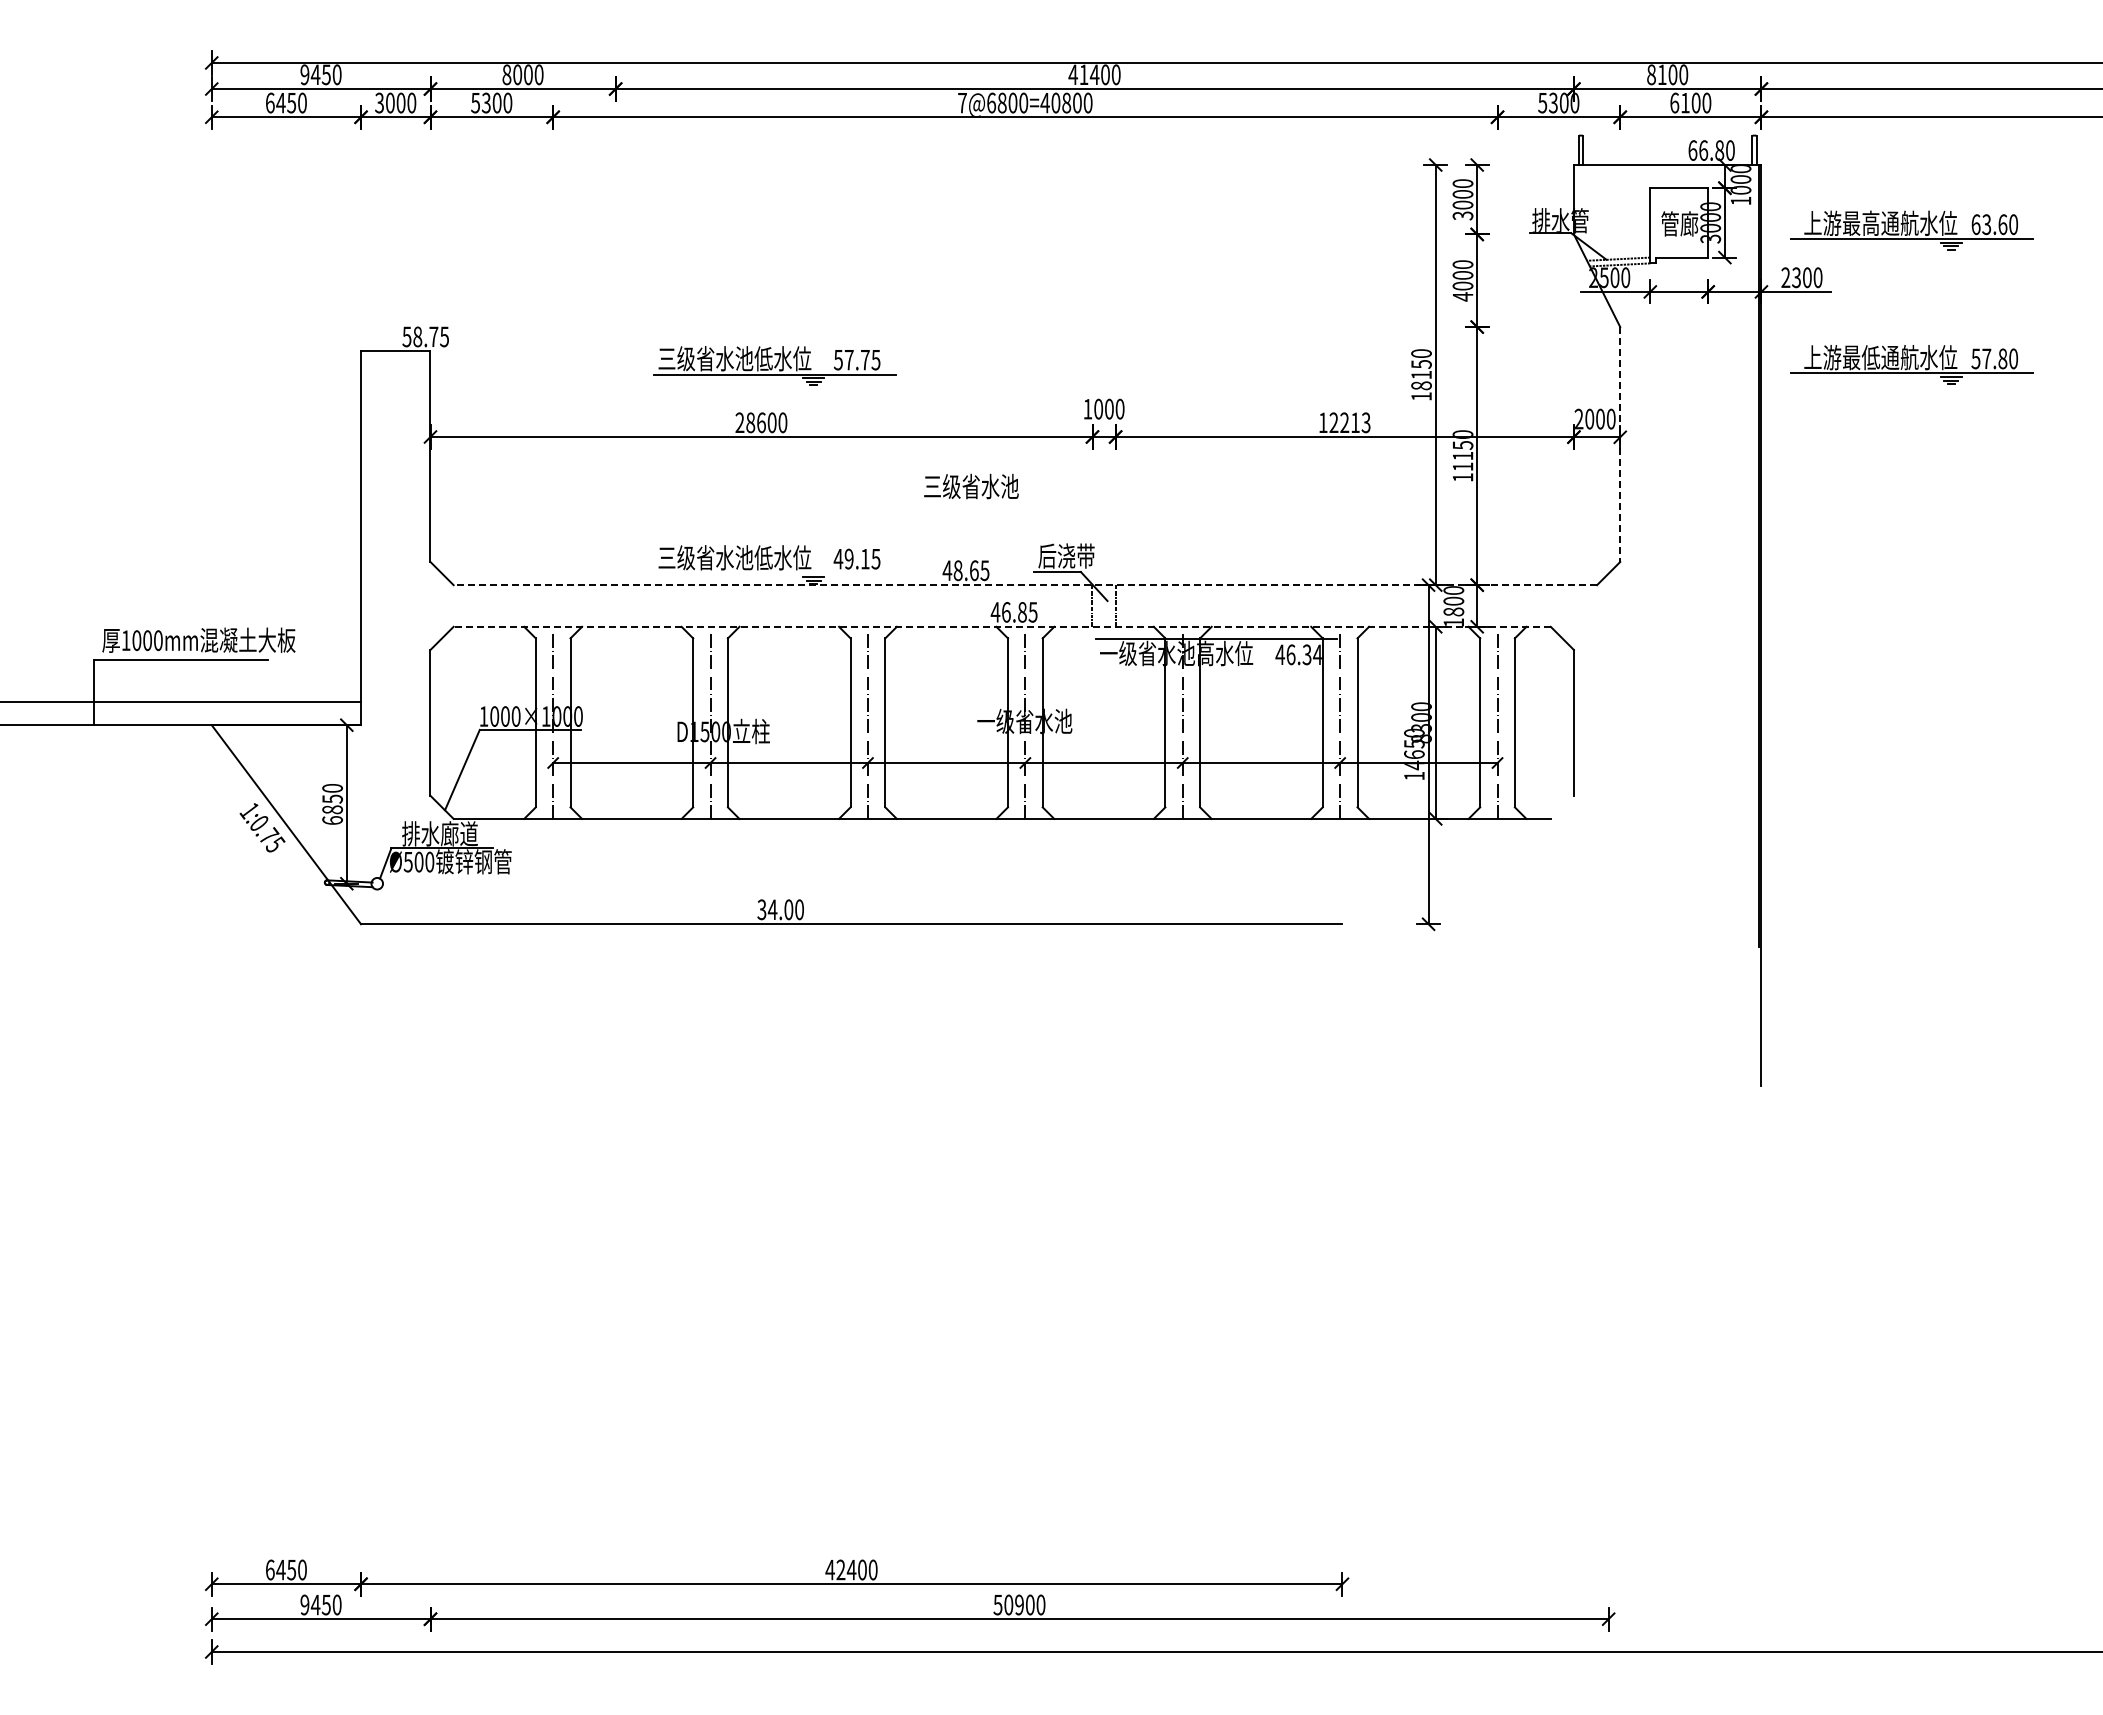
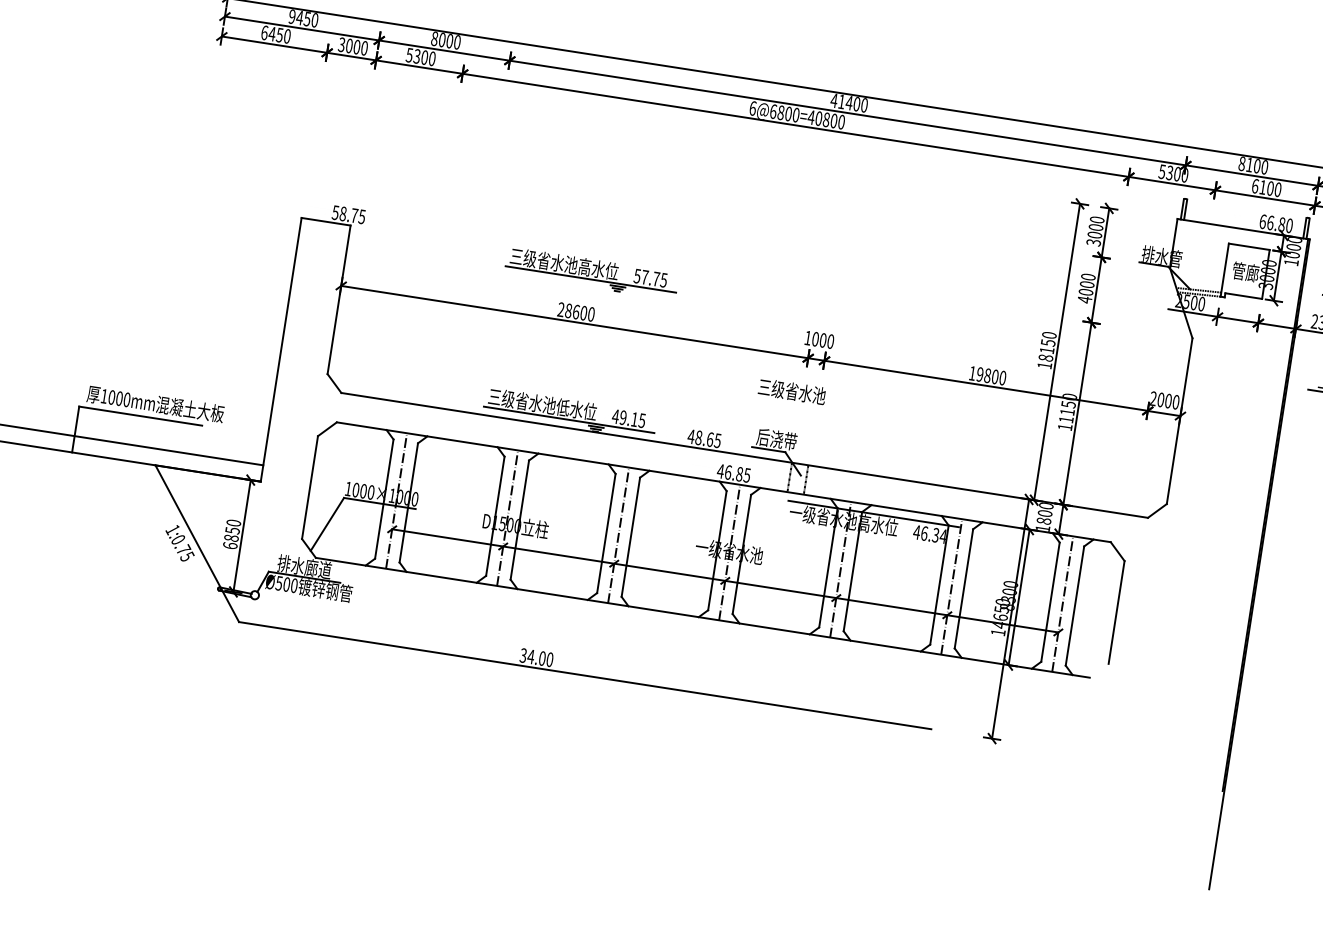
text: (962, 102) -> (753, 108), 7@6800=40800 -> 6@6800=40800
text: (763, 358) -> (584, 266), 三级省水池低水位 -> 三级省水池高水位
text: (1349, 422) -> (991, 376), 12213 -> 19800
line: (1620, 445) -> (1179, 421), dashed -> solid
text: (971, 486) -> (792, 391), moved
line: (774, 573) -> (569, 419), added
line: (1025, 585) -> (744, 455), dashed -> solid
line: (1002, 626) -> (724, 482), dashed -> solid

